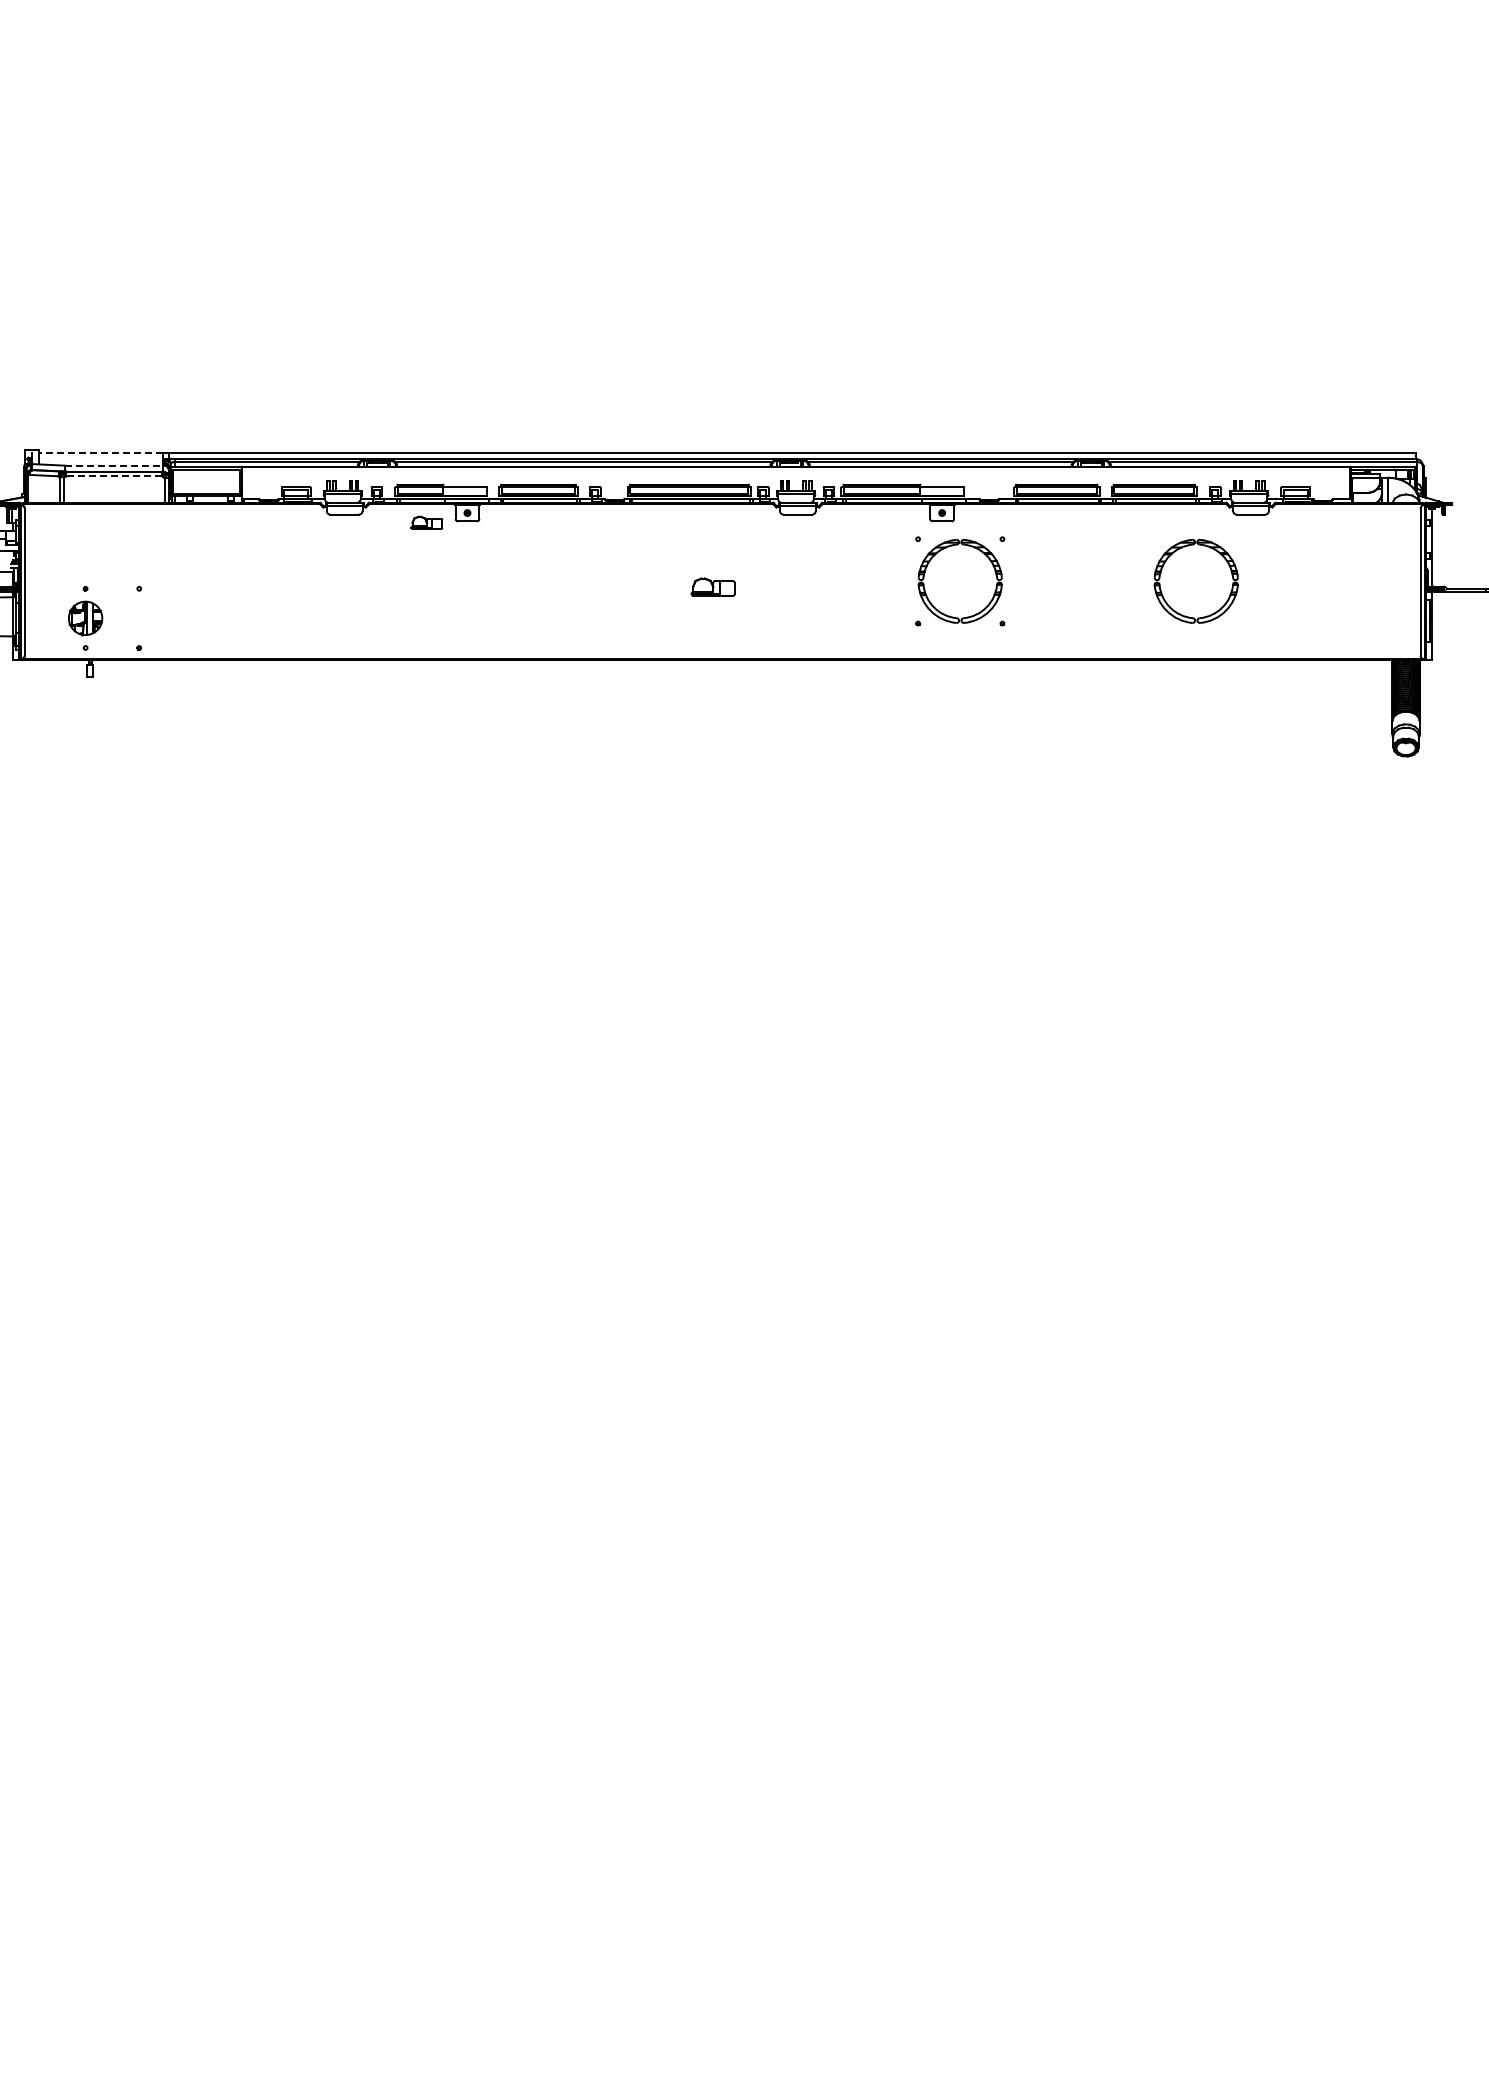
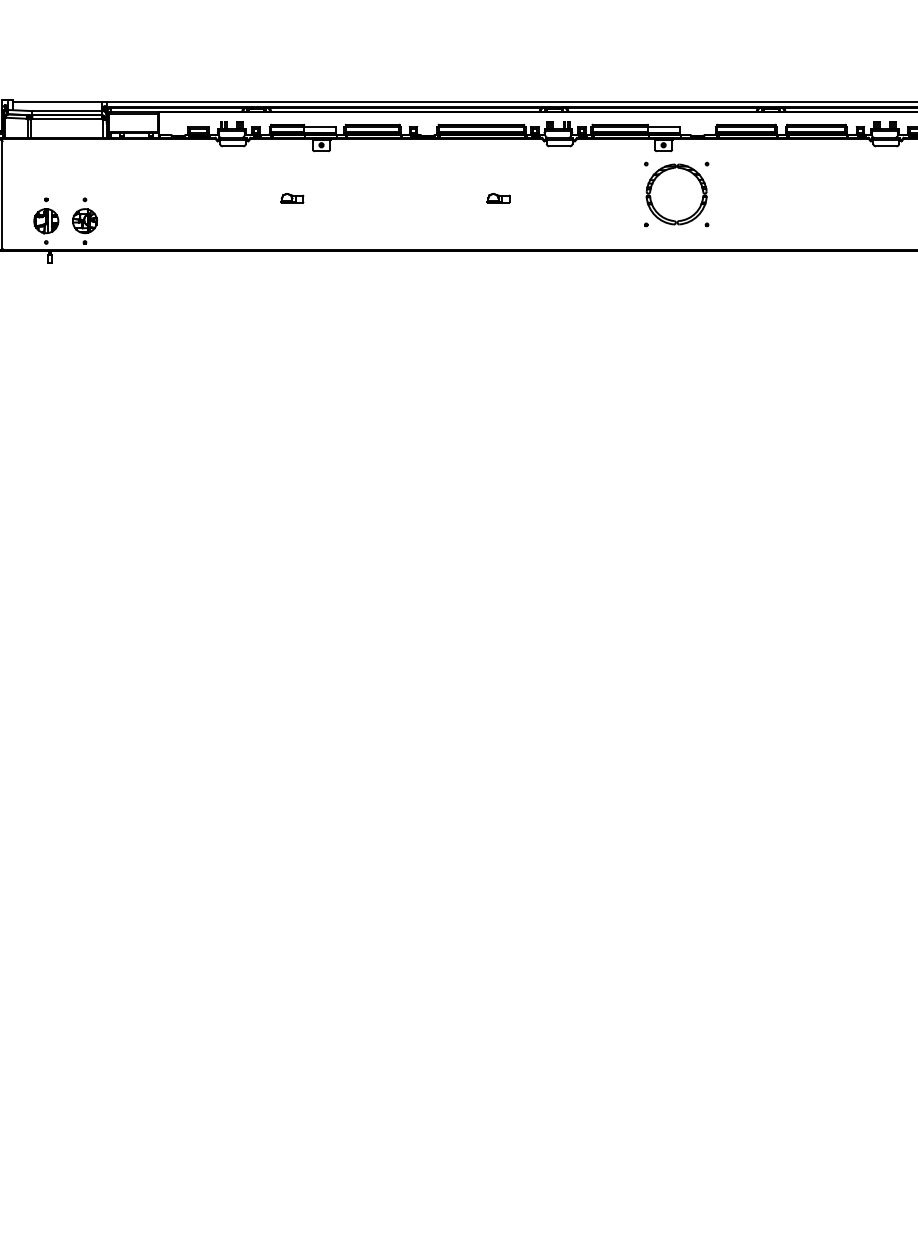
line: (100, 452) -> (57, 101), dashed -> solid
line: (114, 465) -> (67, 110), dashed -> solid
line: (114, 476) -> (67, 118), dashed -> solid
part: (426, 522) -> (291, 198), moved
part: (1195, 580) -> (846, 193), removed
part: (712, 586) -> (498, 198), size x0.71
part: (138, 617) -> (84, 220), added

